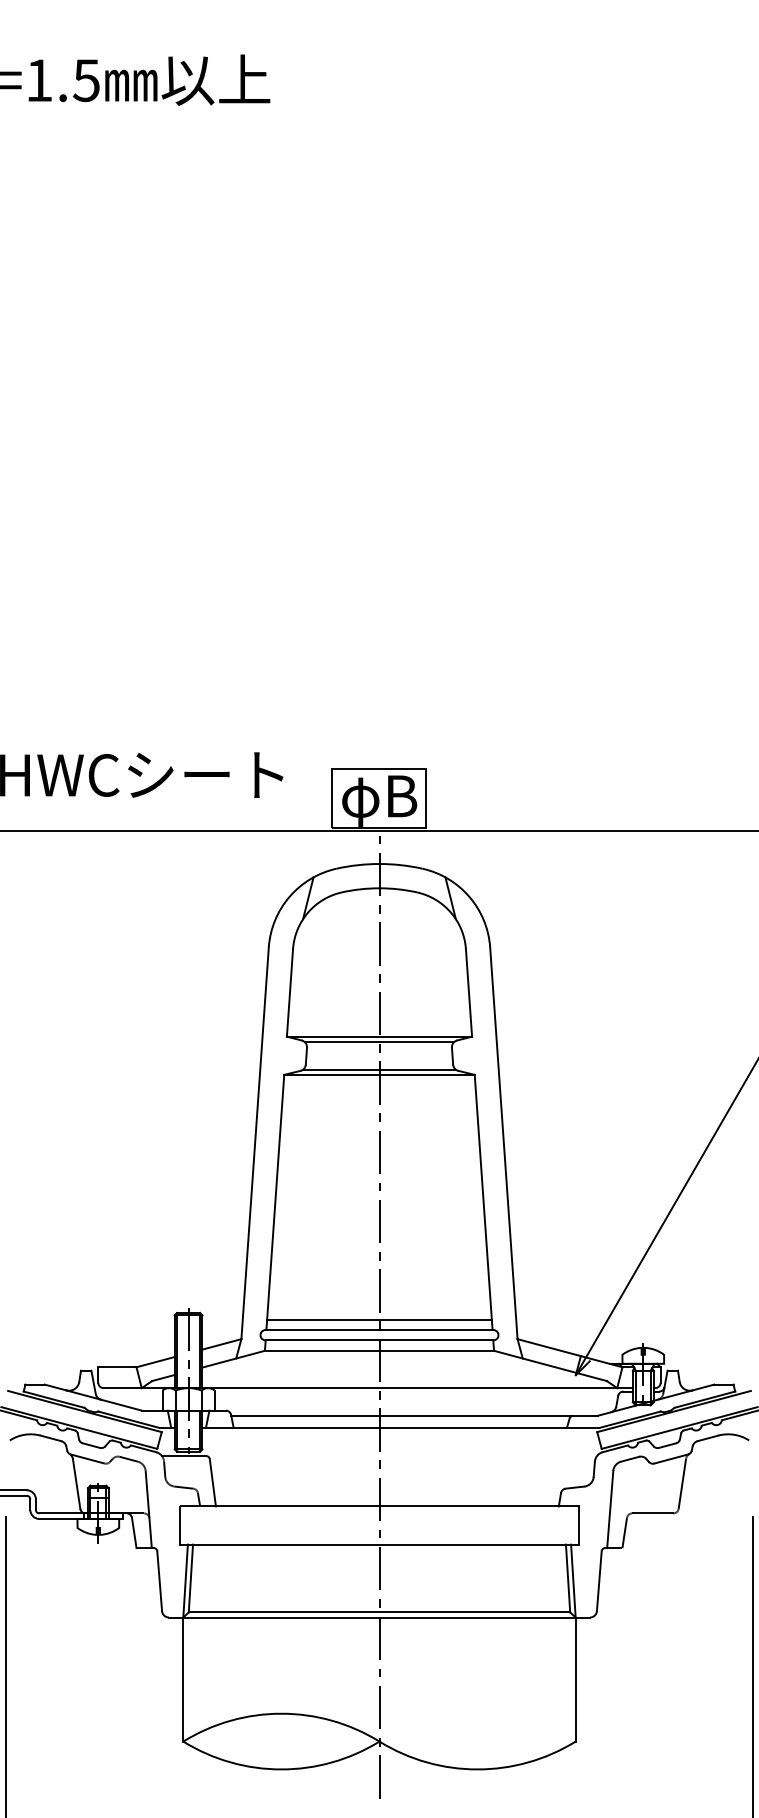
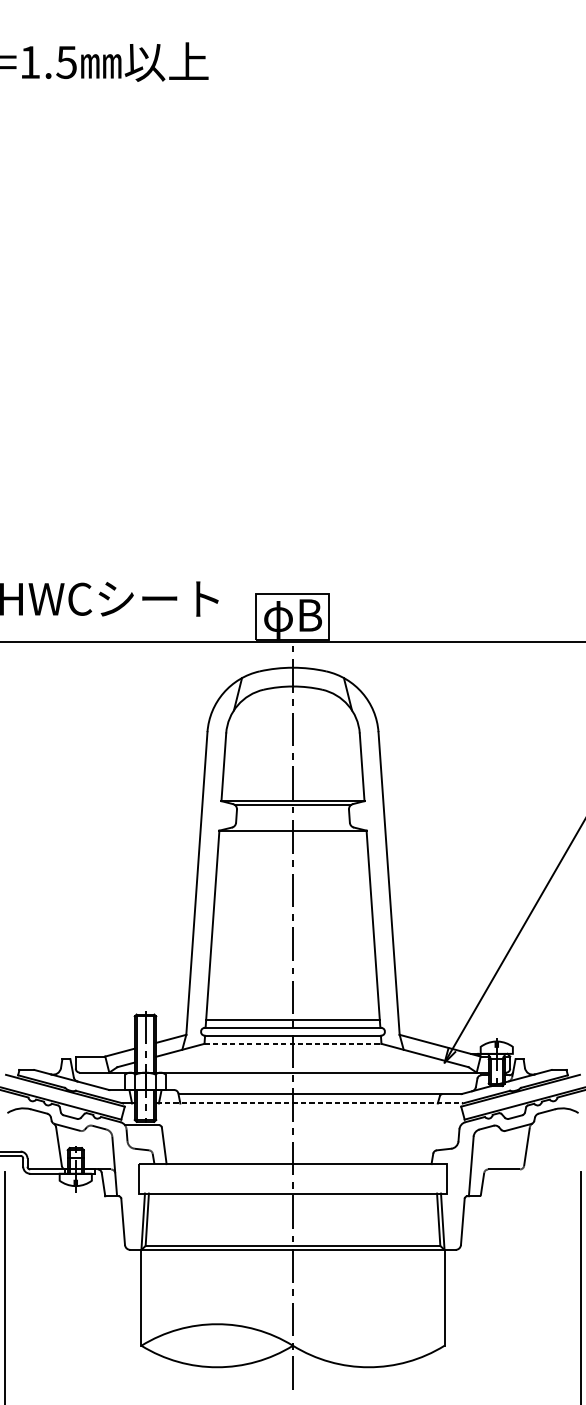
line: (379, 1069) -> (293, 826), removed
line: (379, 1350) -> (293, 1043), solid -> dashed
line: (401, 1428) -> (309, 1103), solid -> dashed

